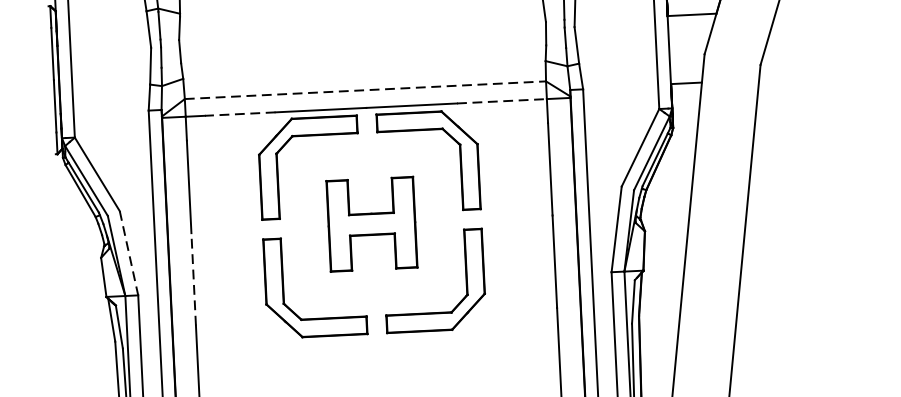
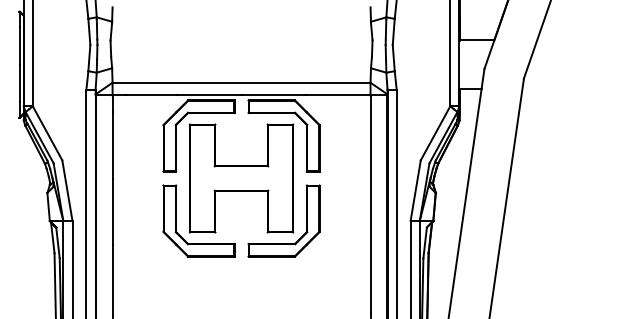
line: (365, 89) -> (241, 82), dashed -> solid
line: (502, 101) -> (338, 95), dashed -> solid
line: (240, 114) -> (151, 95), dashed -> solid
part: (371, 224) -> (241, 178), size x1.67
line: (129, 253) -> (67, 190), dashed -> solid
line: (193, 279) -> (112, 211), dashed -> solid

